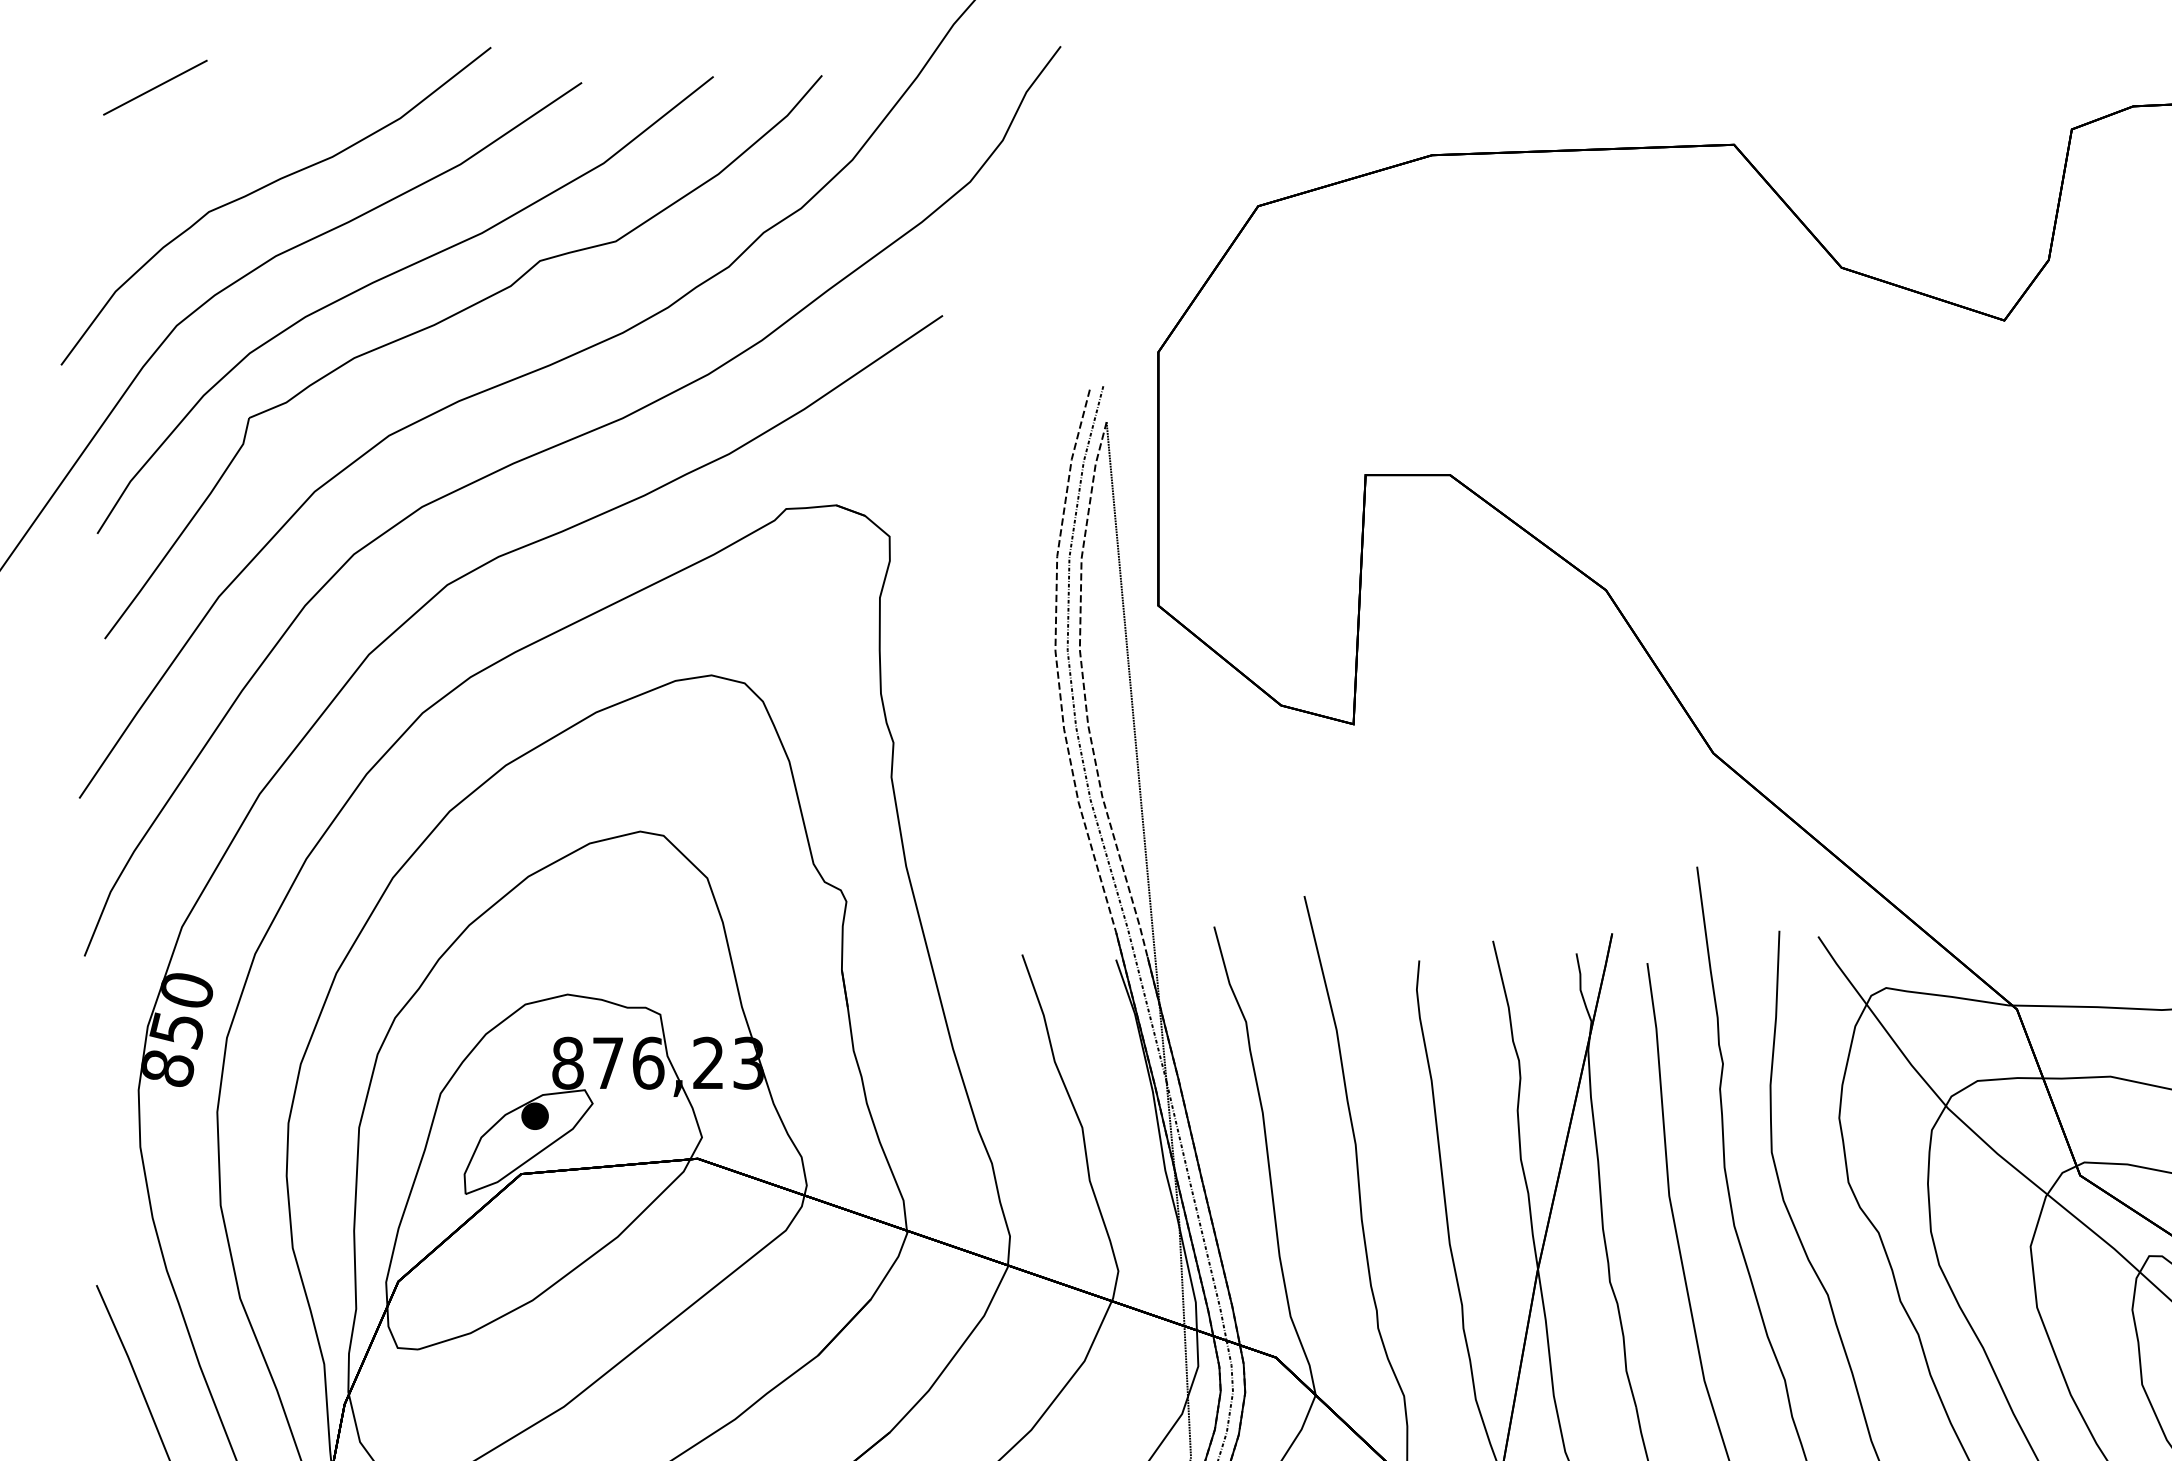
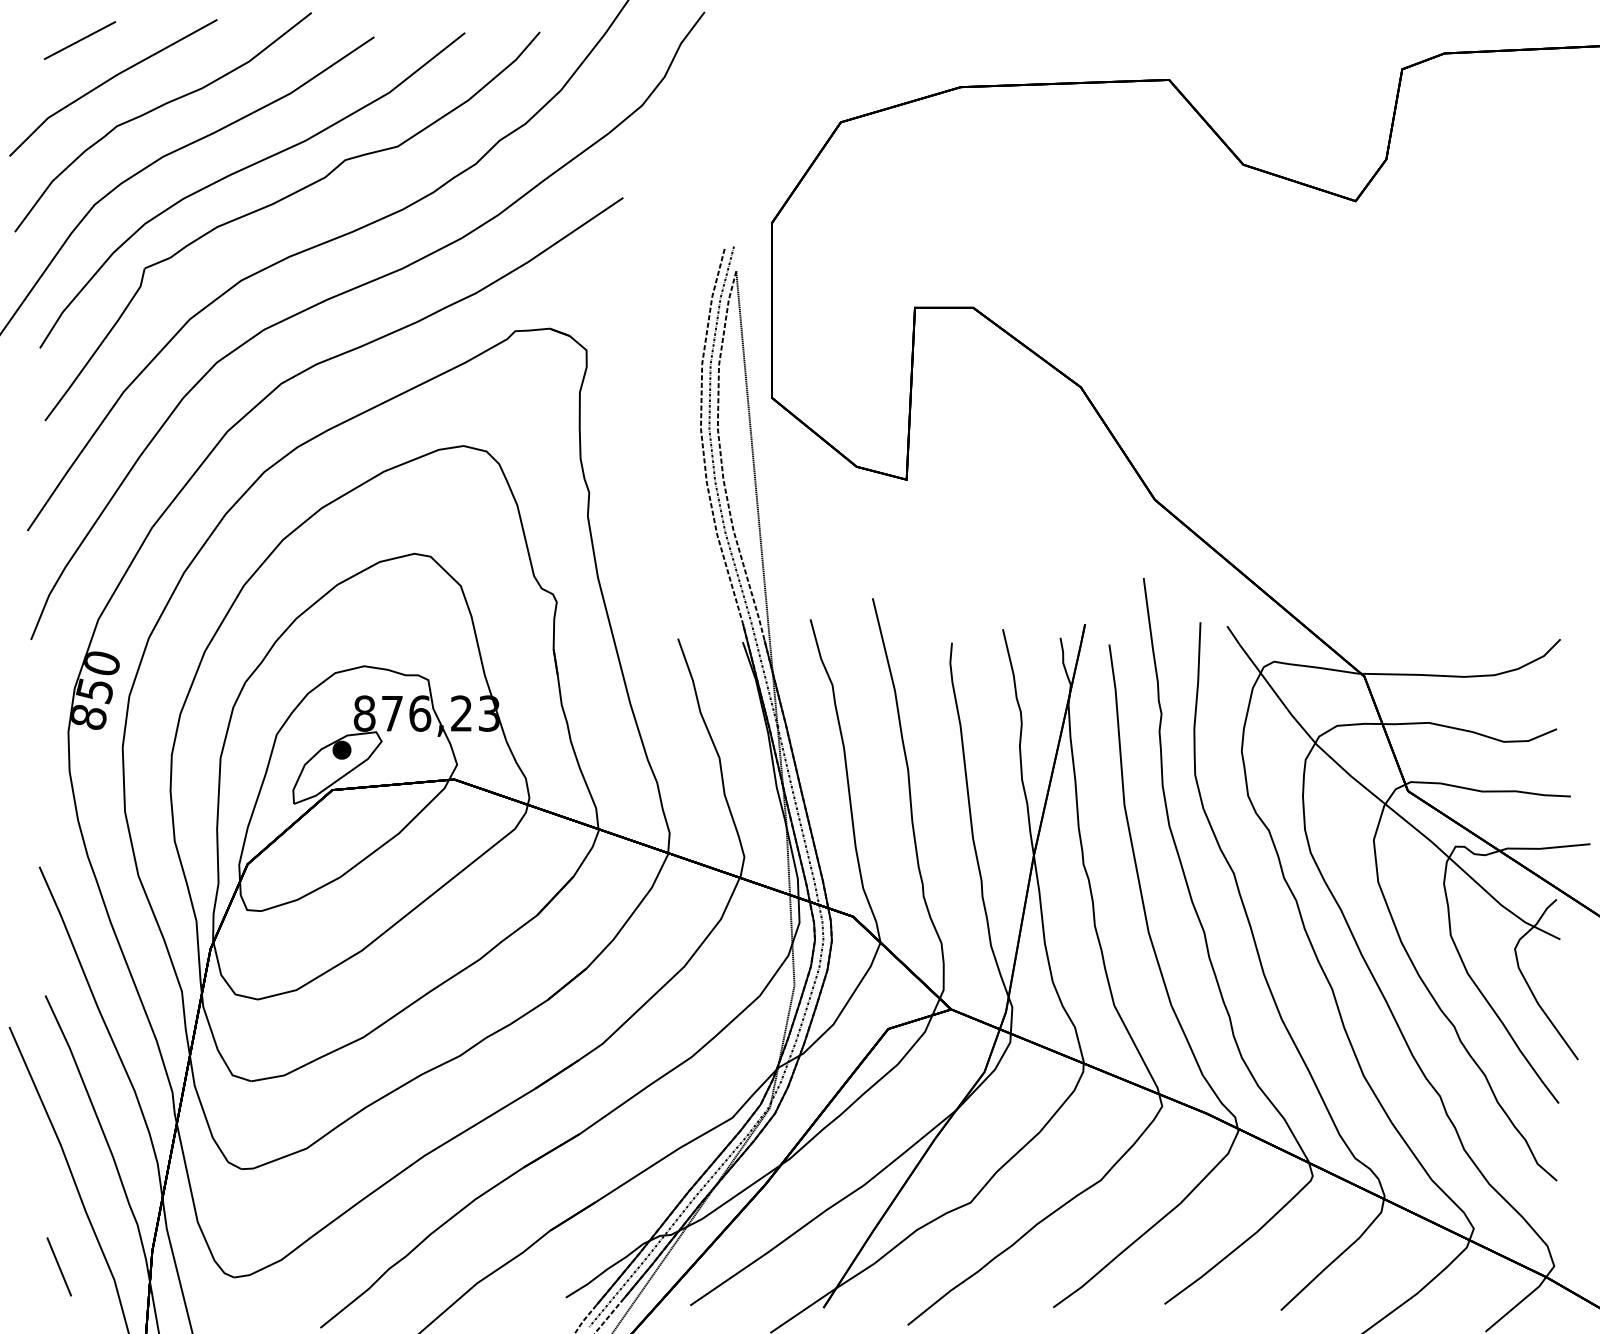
part: (199, 145) -> (110, 80), added

